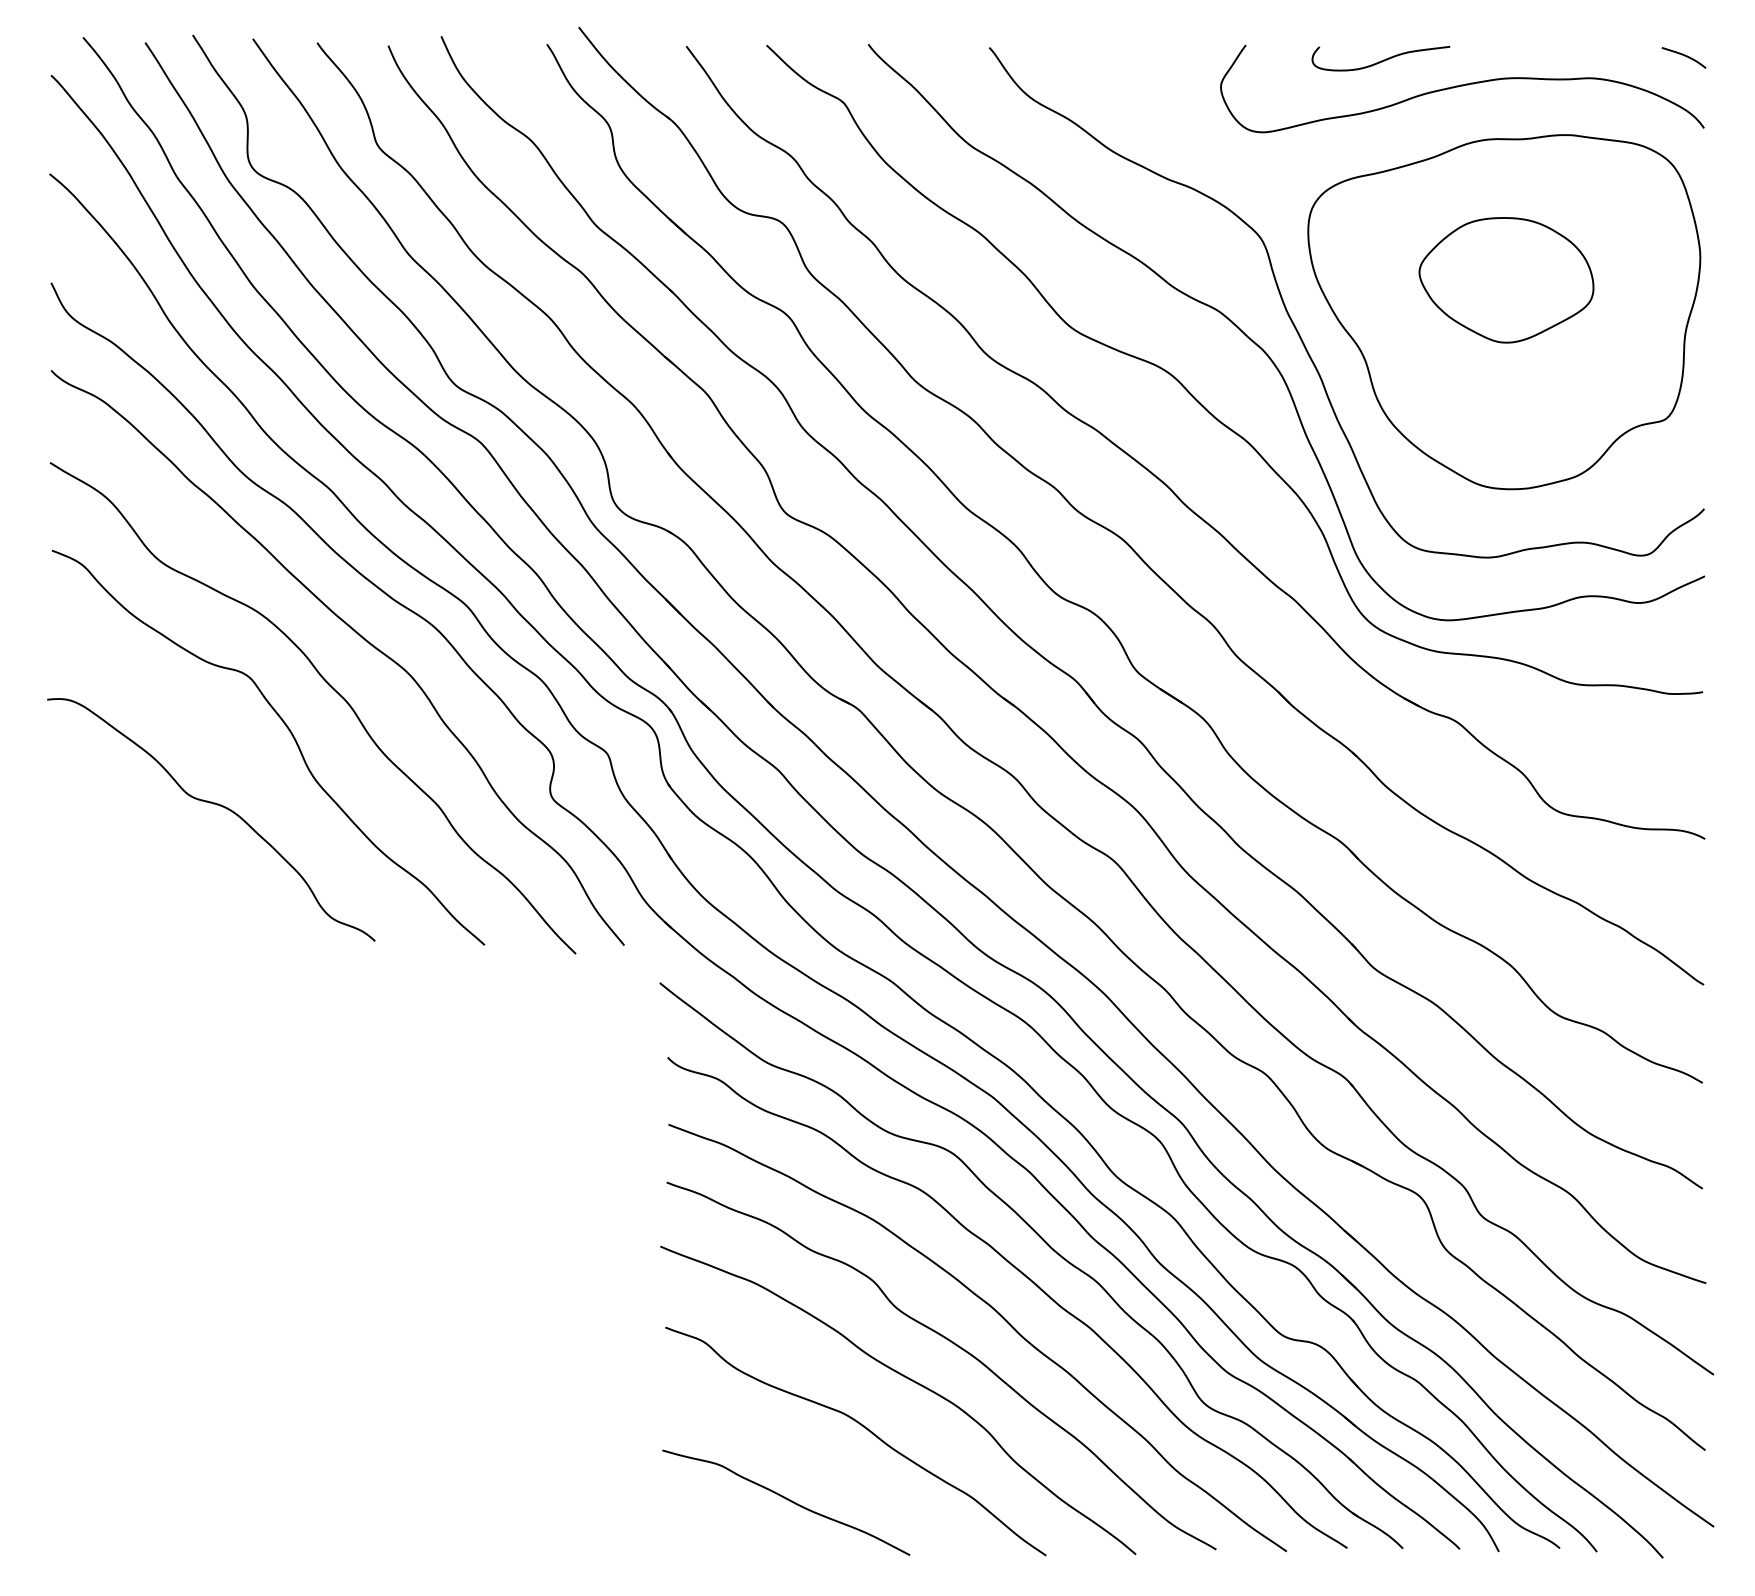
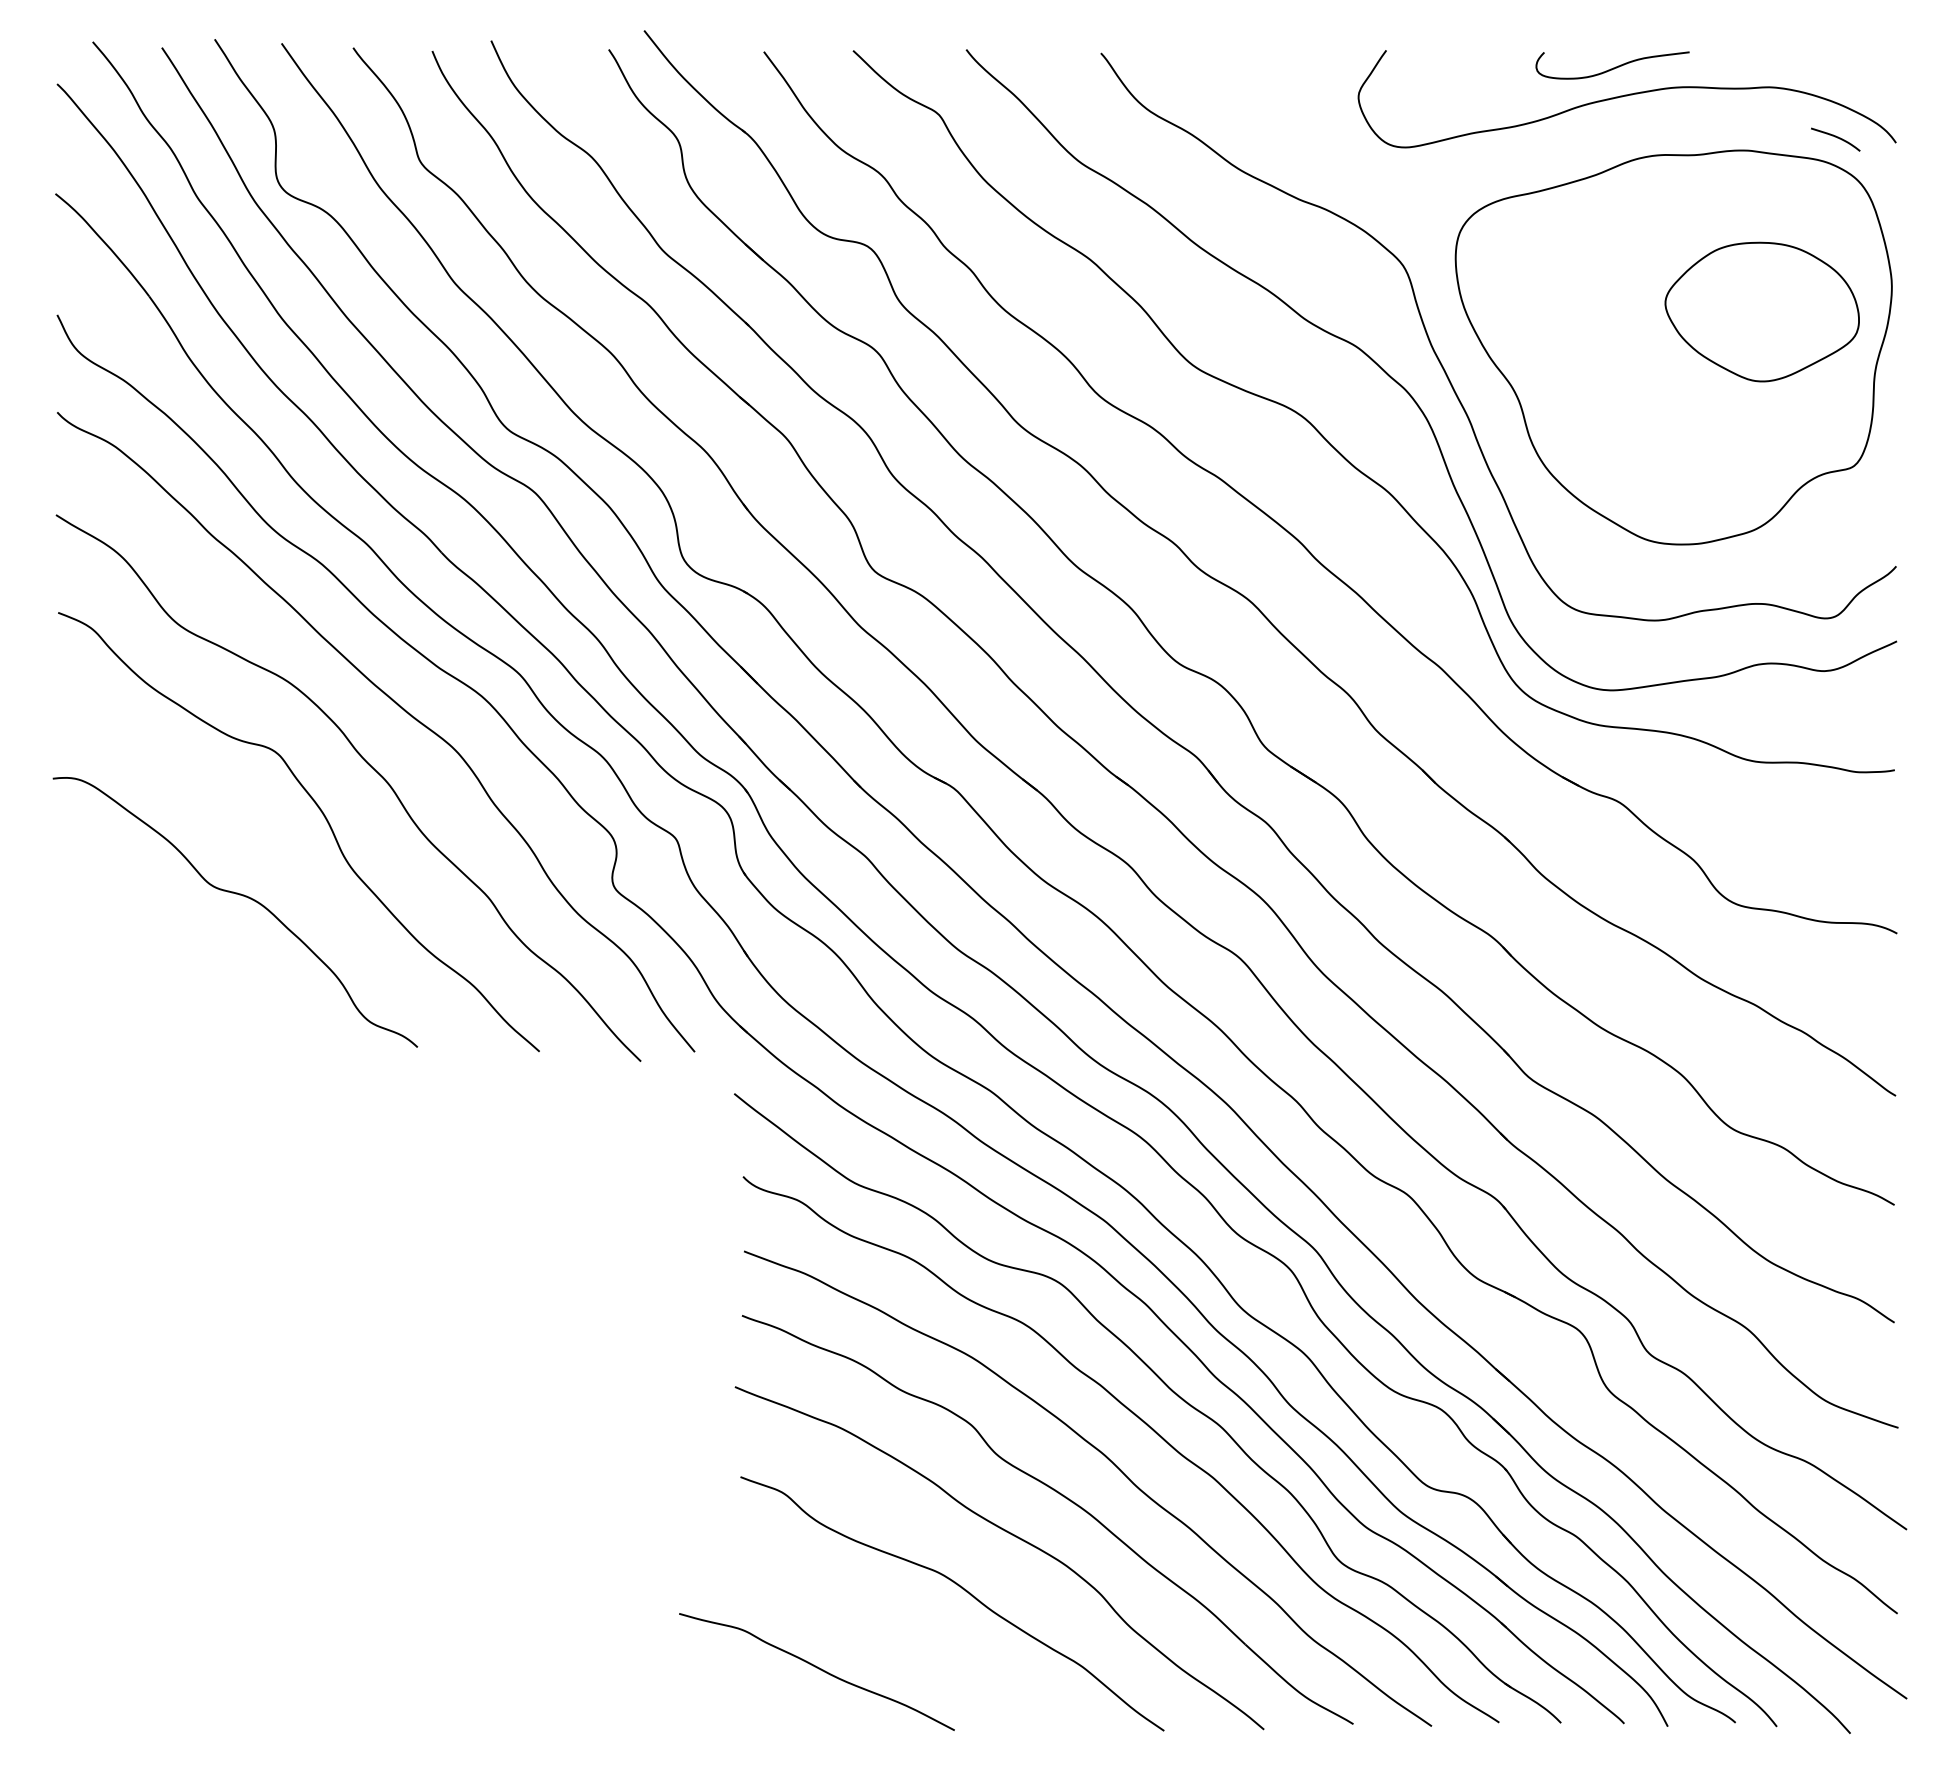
curve: (1683, 55) -> (1835, 137), moved
curve: (1381, 60) -> (1613, 67), moved
part: (1505, 279) -> (1761, 311), moved
curve: (787, 1500) -> (818, 1669), moved

